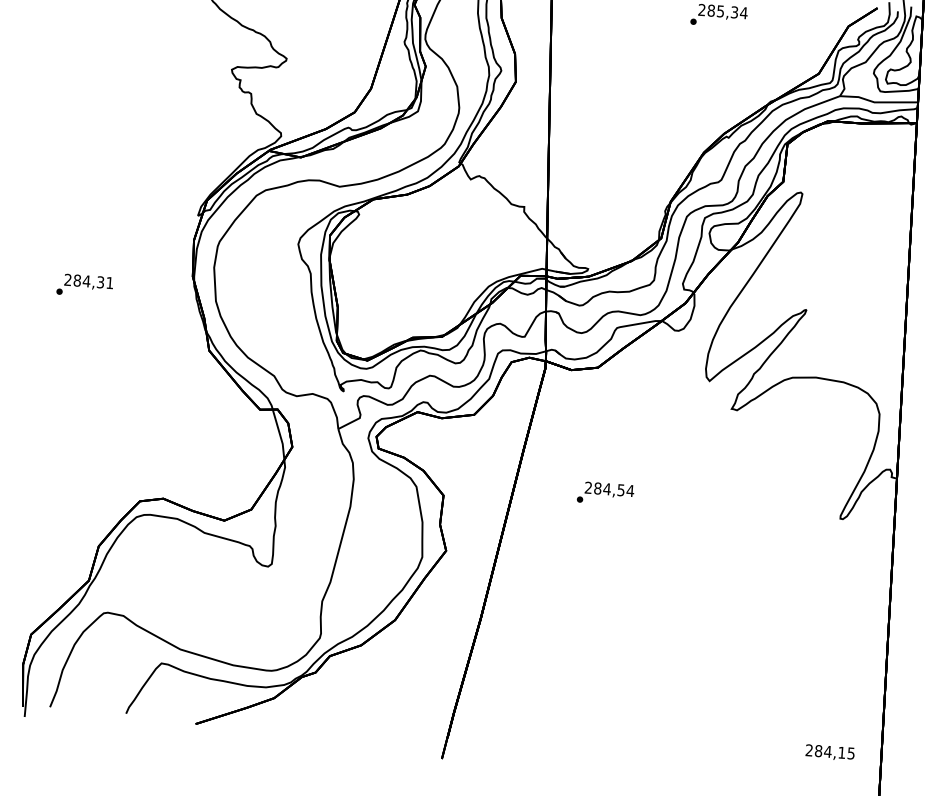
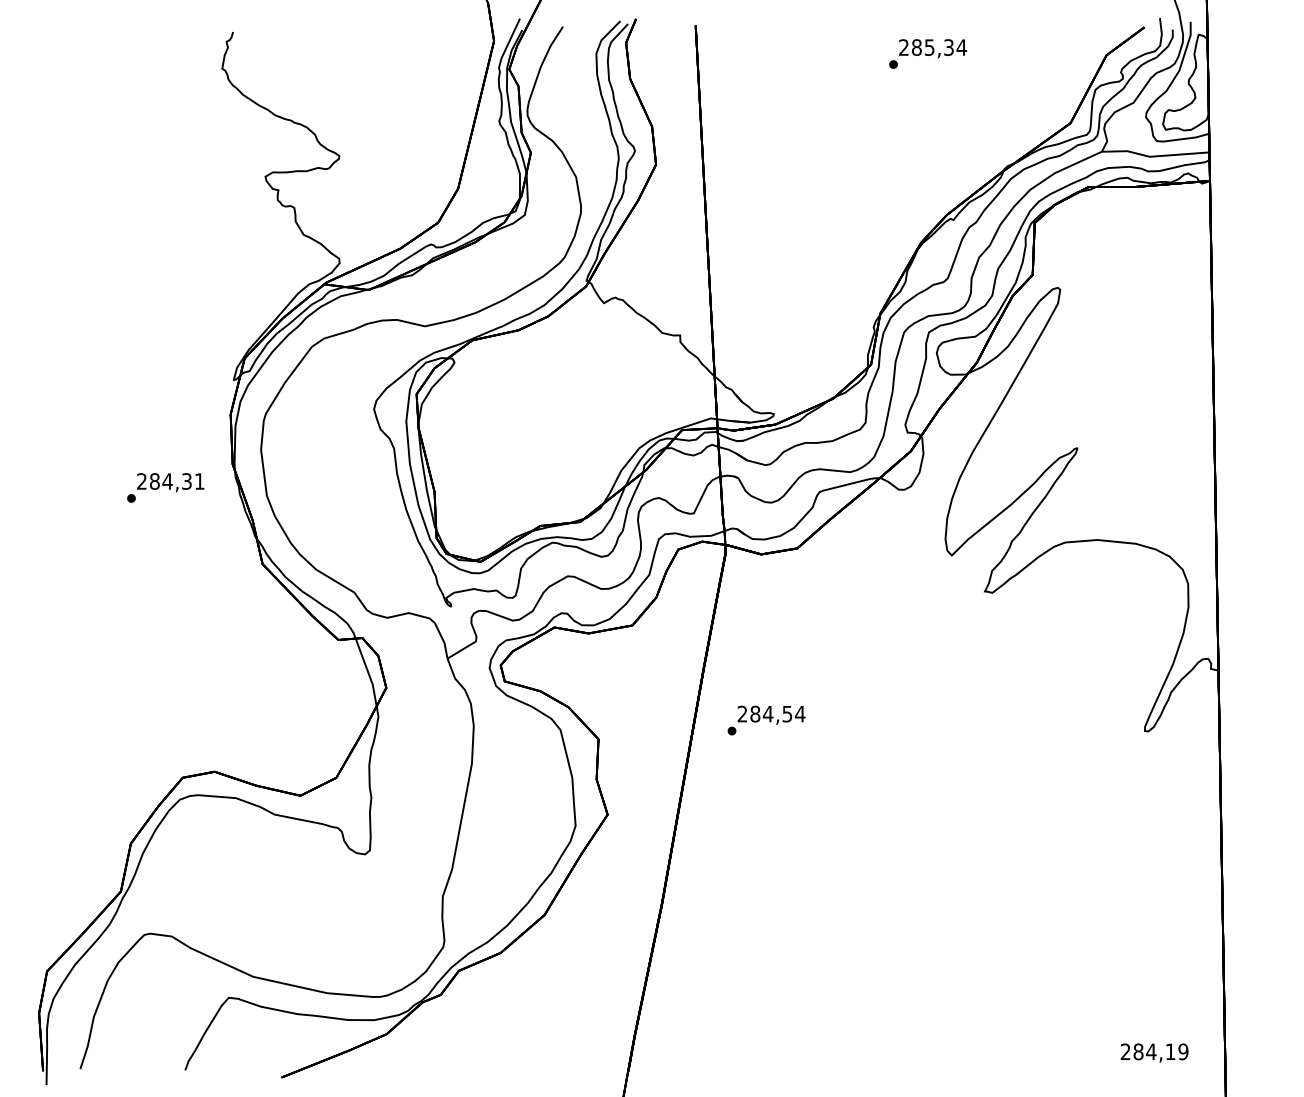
text: (84, 285) -> (165, 487), moved
text: (605, 493) -> (766, 720), moved
text: (851, 753) -> (1183, 1051), 284,15 -> 284,19

